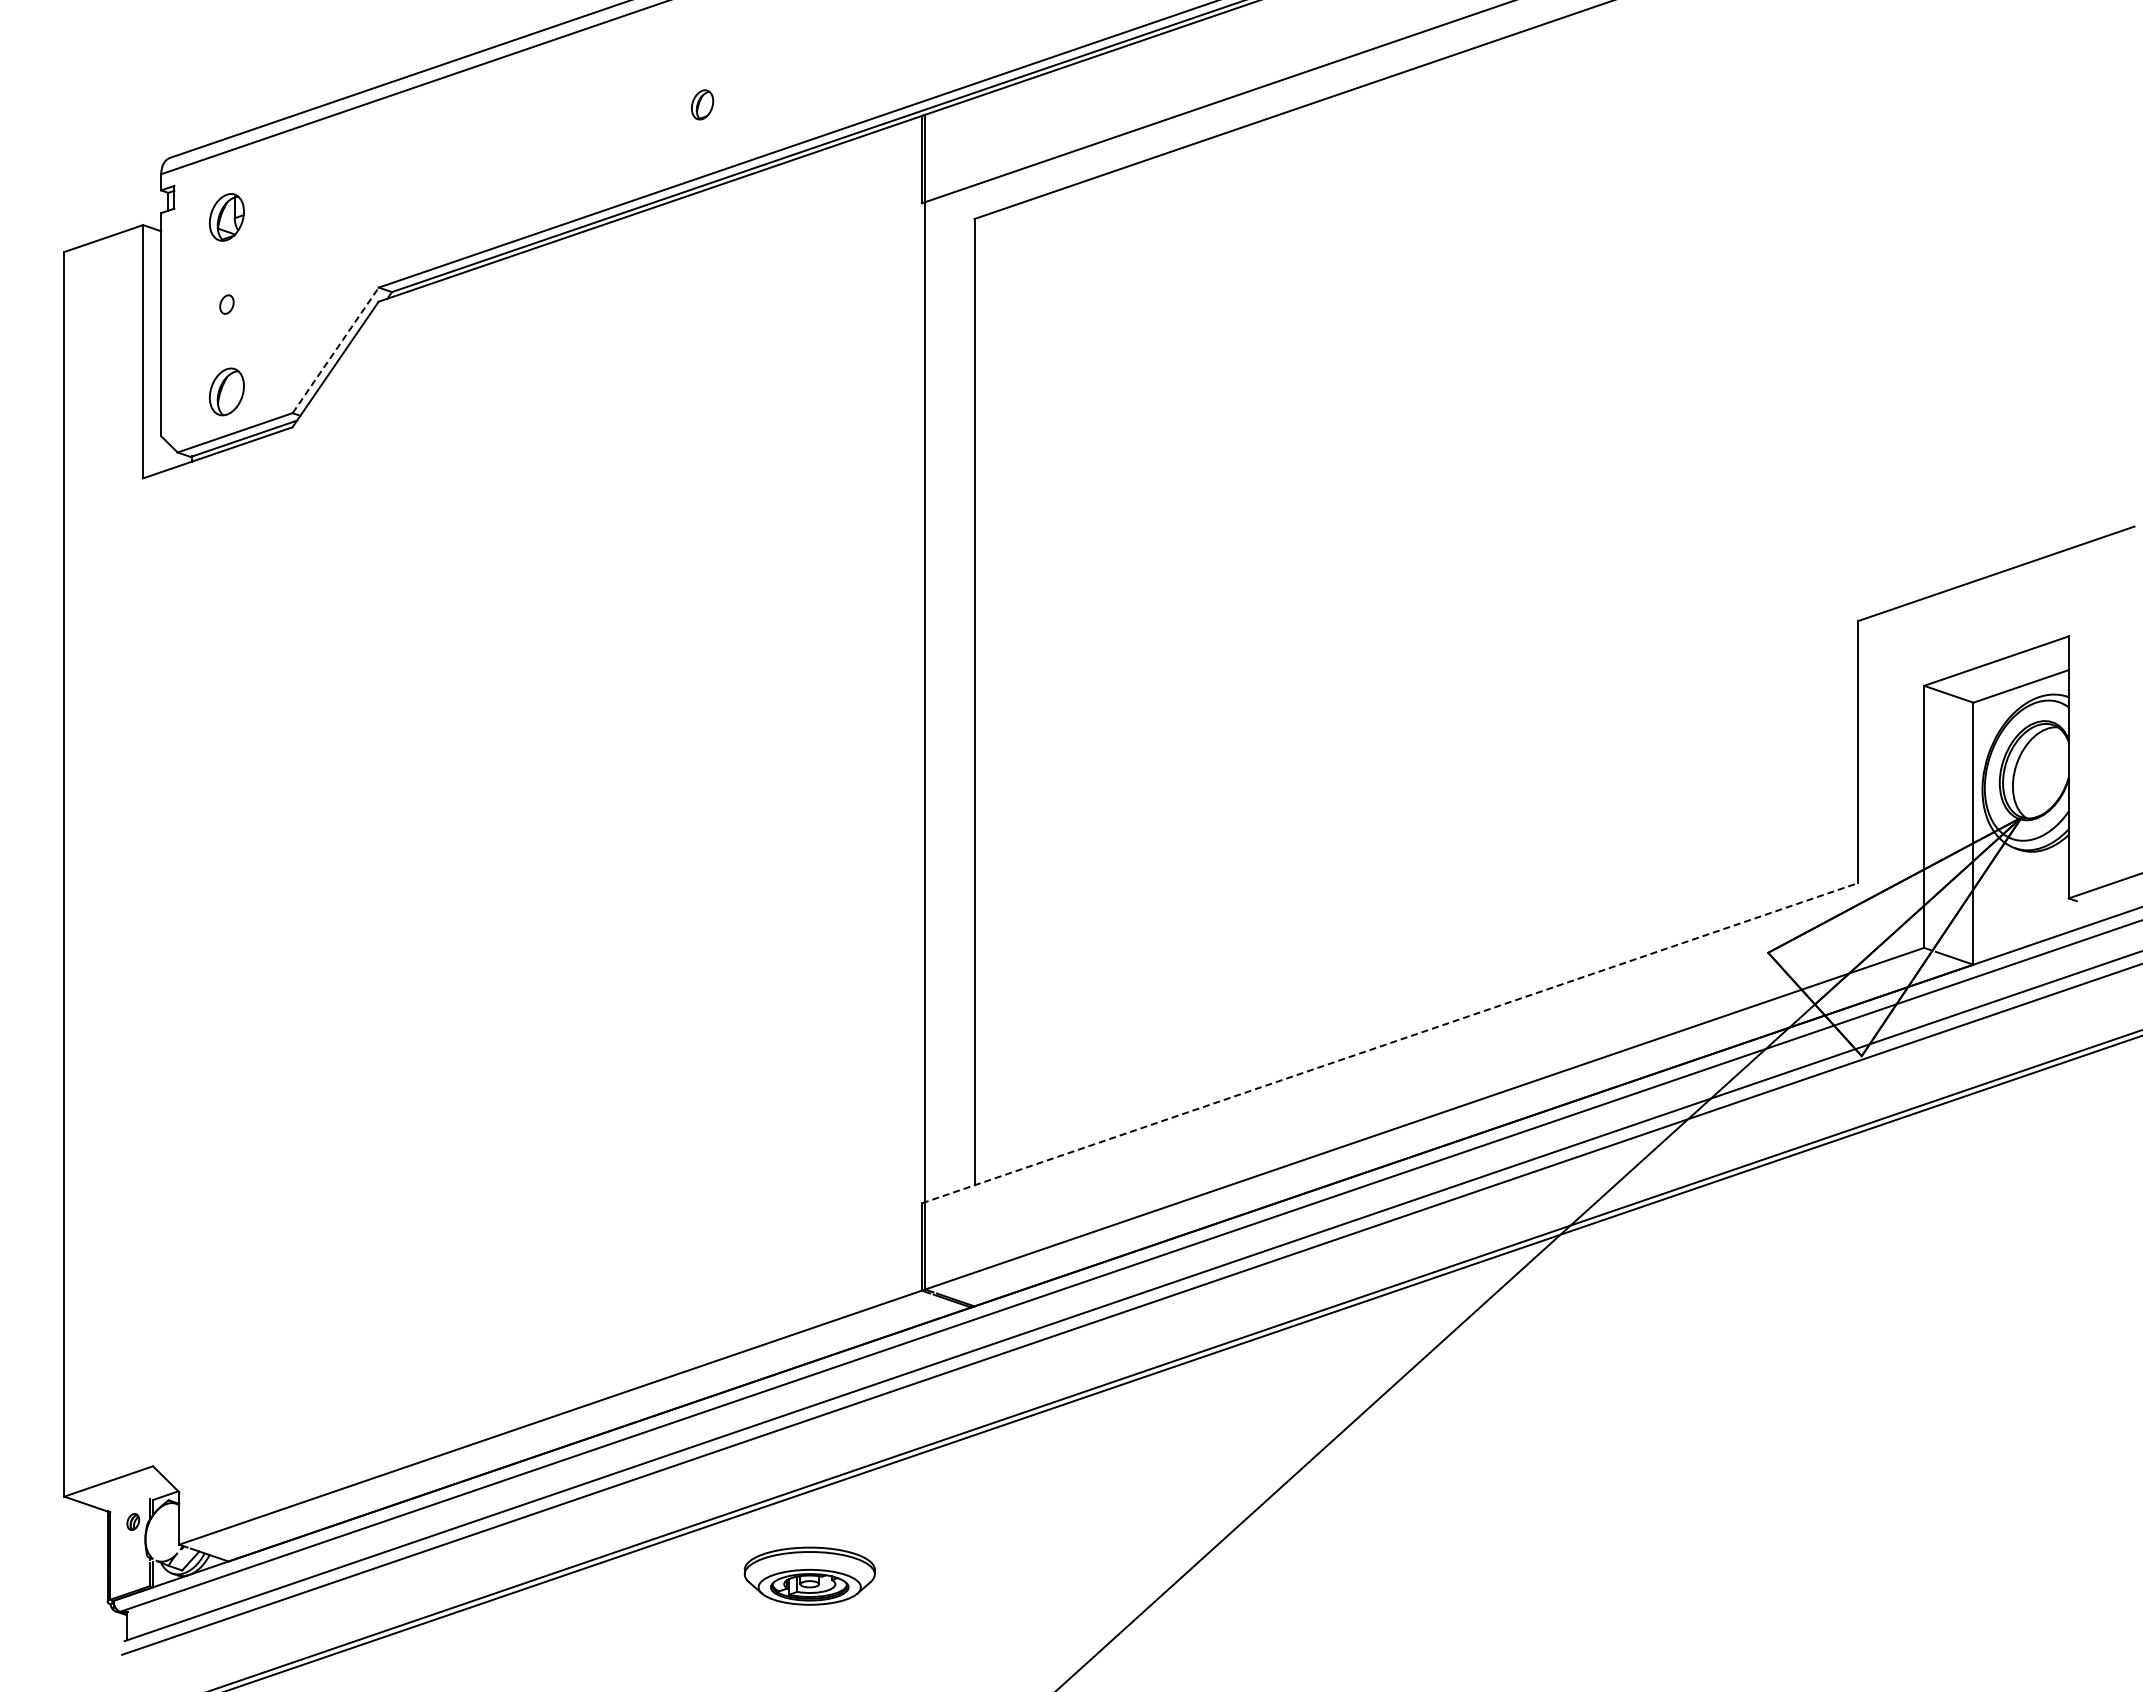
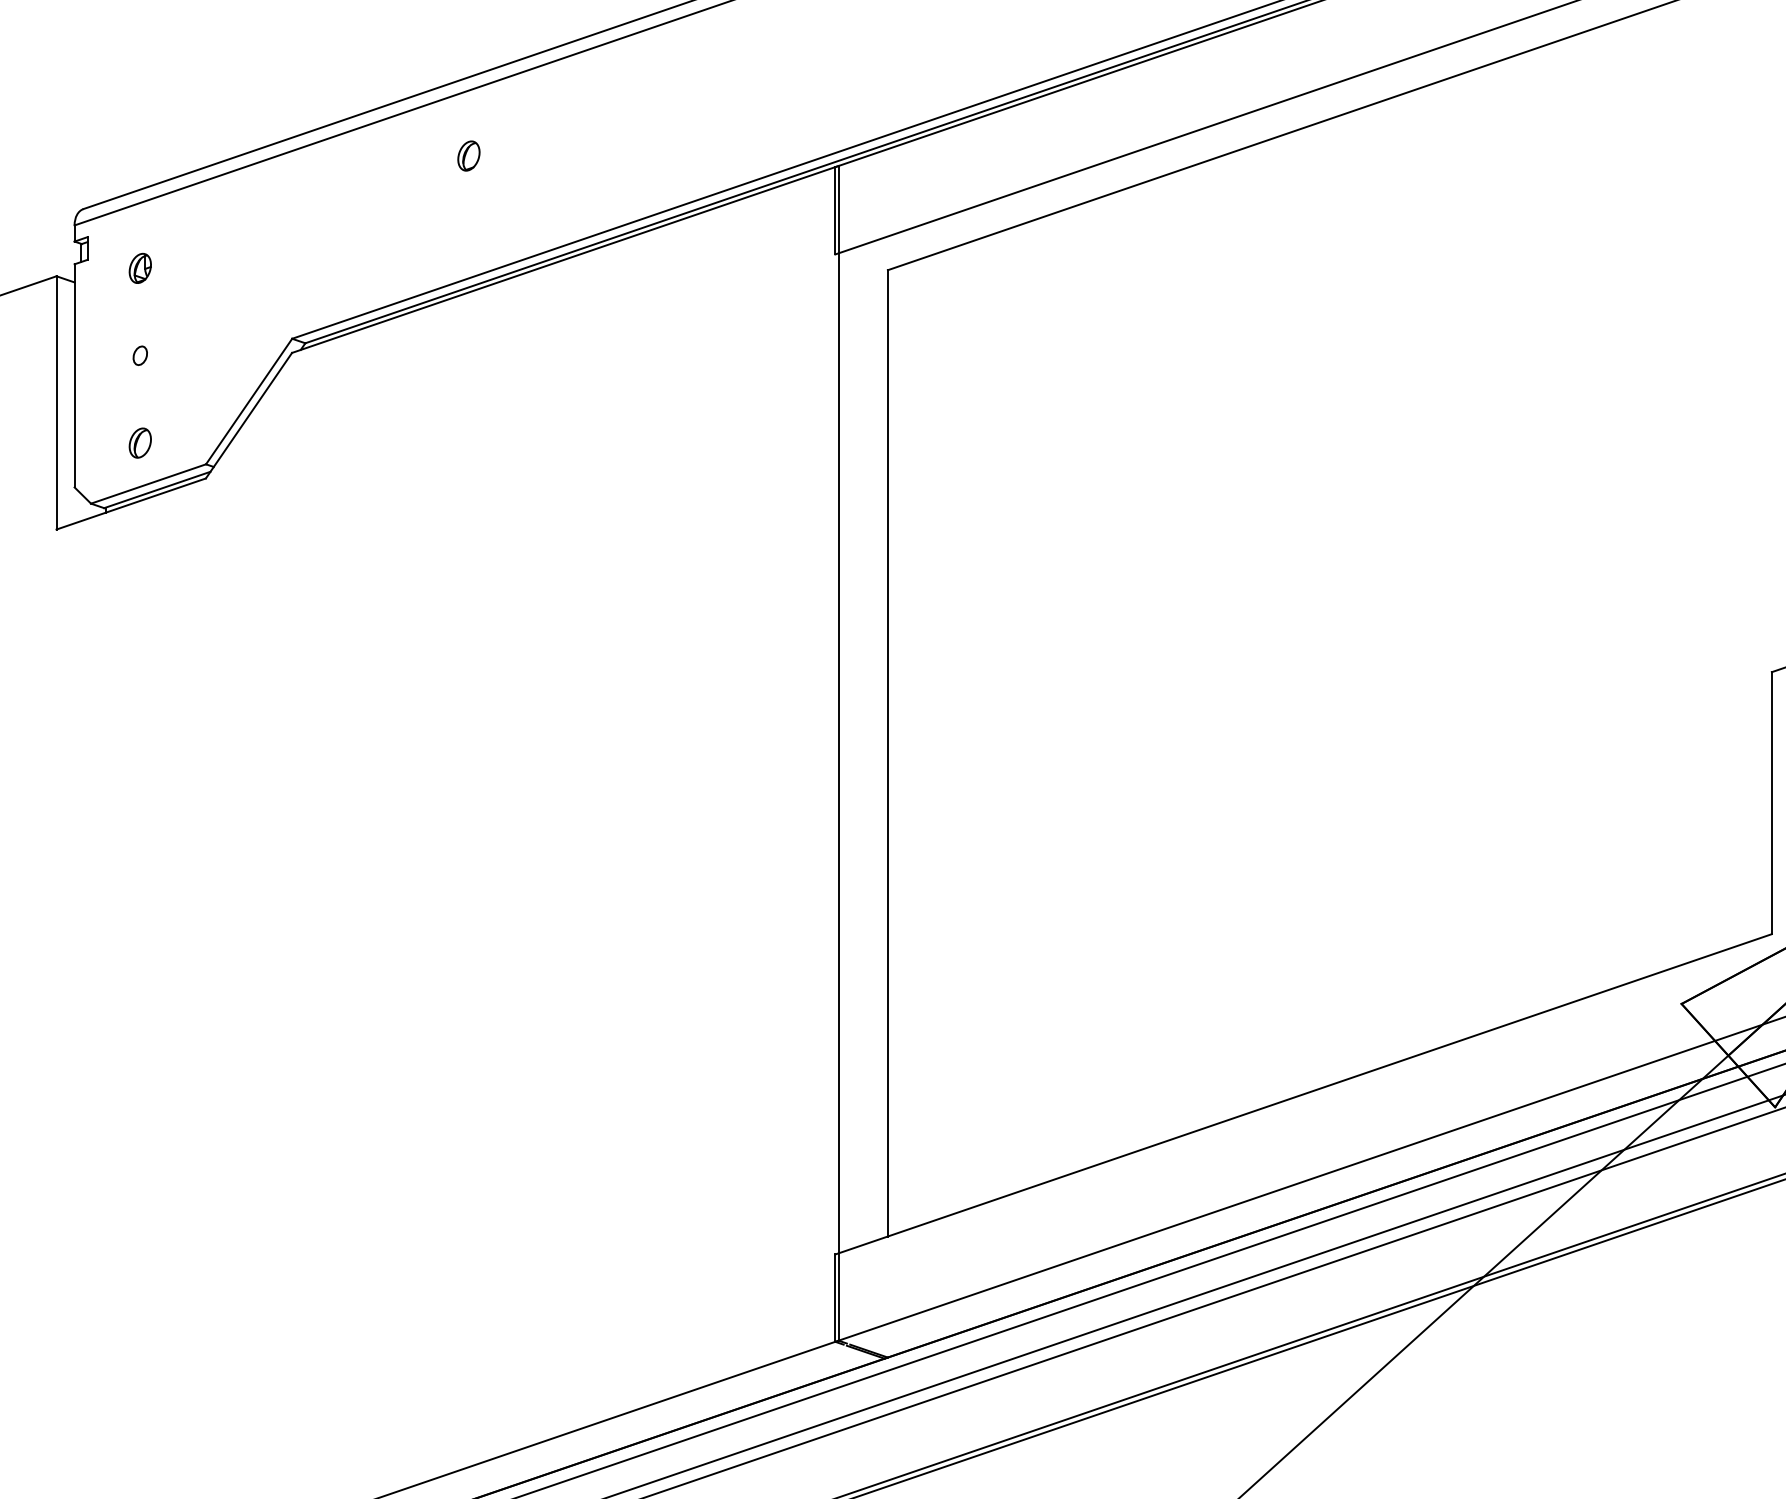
part: (702, 104) -> (468, 155), moved
part: (226, 216) -> (139, 267), size x0.62
line: (336, 349) -> (249, 400), dashed -> solid
part: (226, 391) -> (139, 442), size x0.62
line: (1390, 1043) -> (1303, 1094), dashed -> solid

